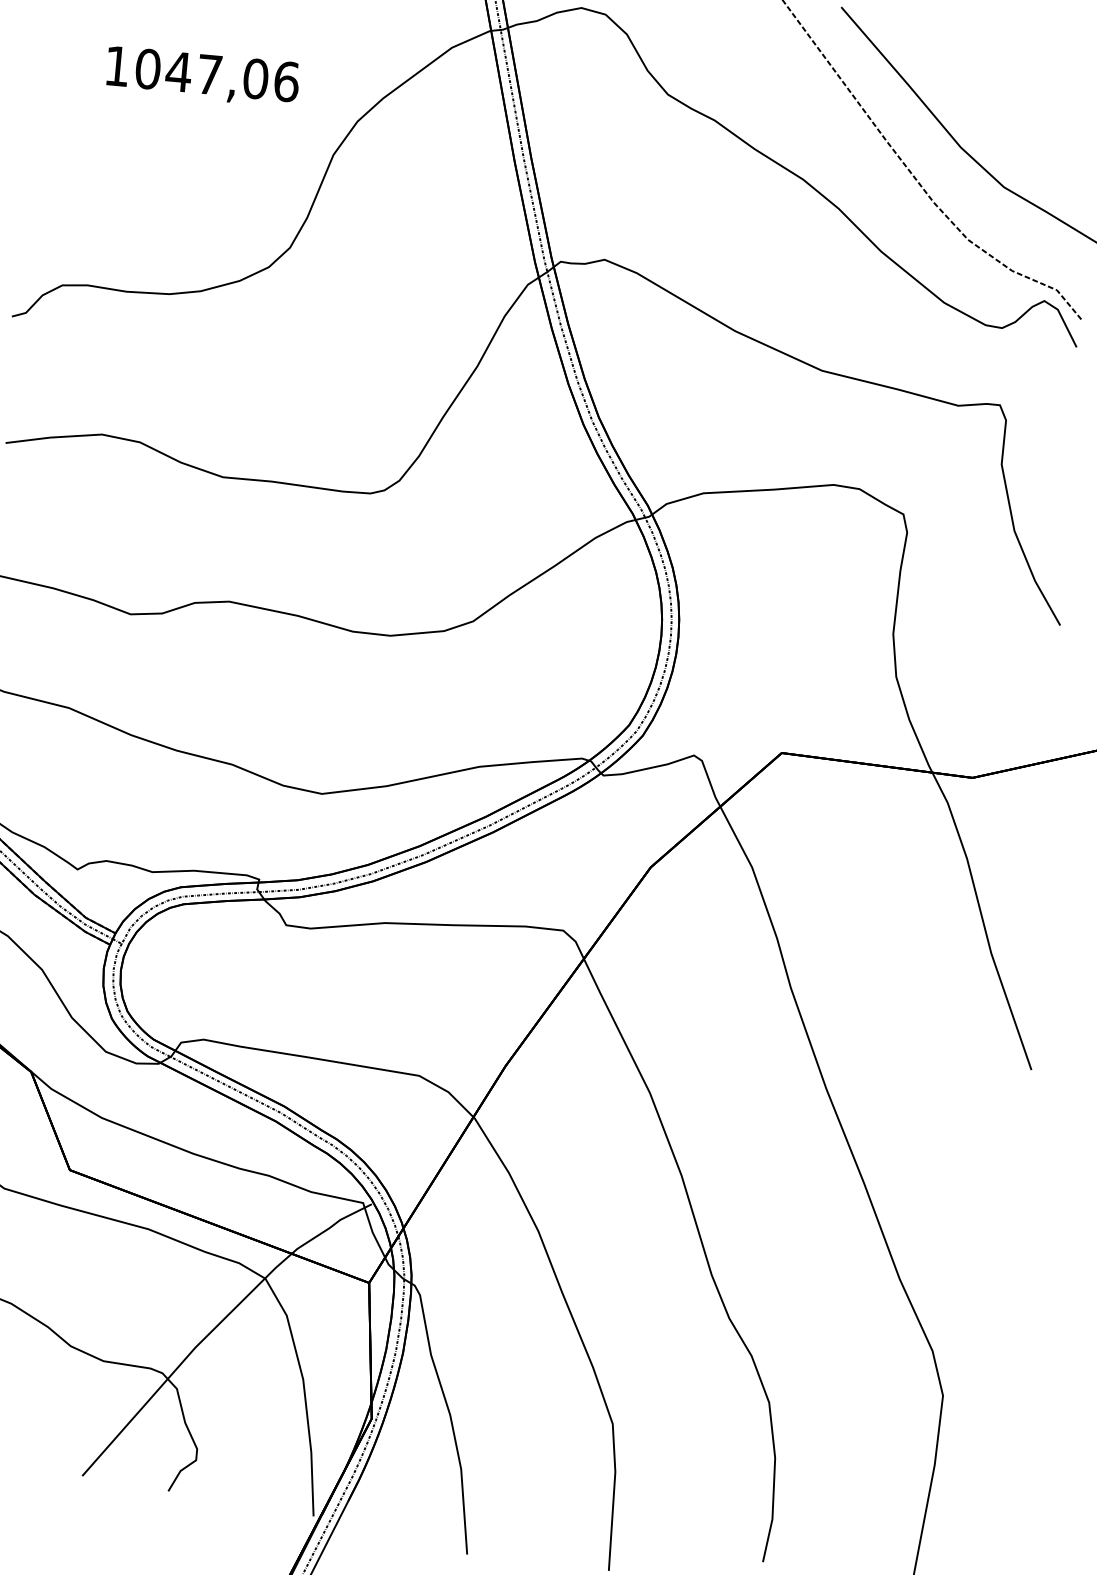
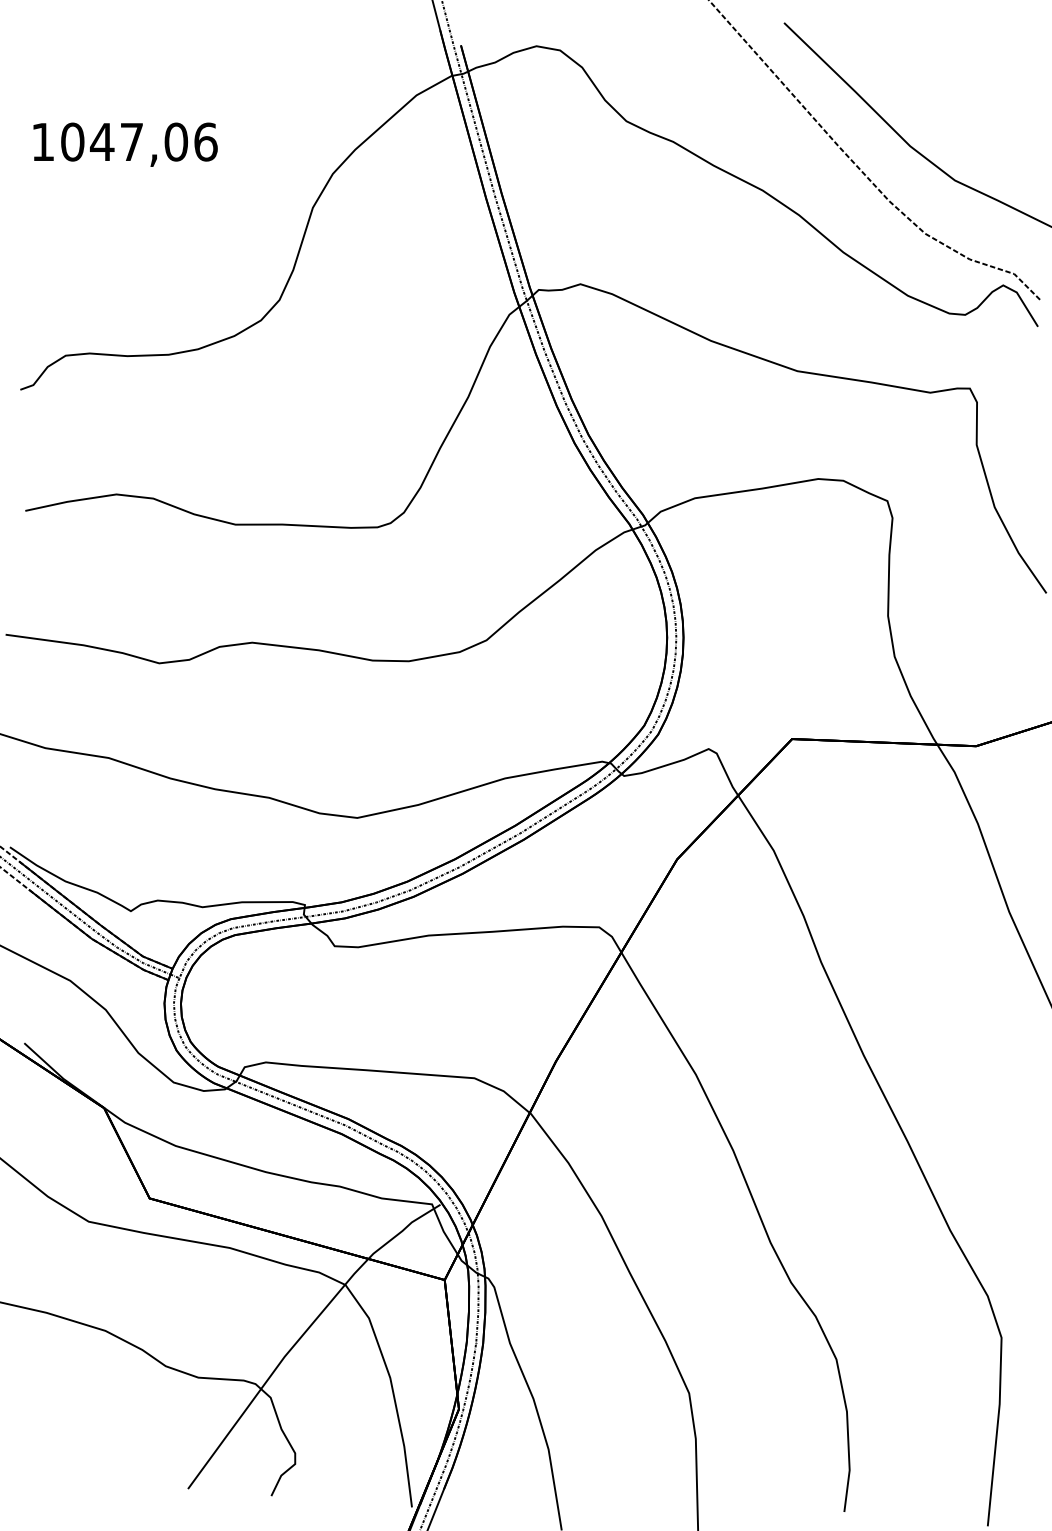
text: (202, 76) -> (125, 144), moved

